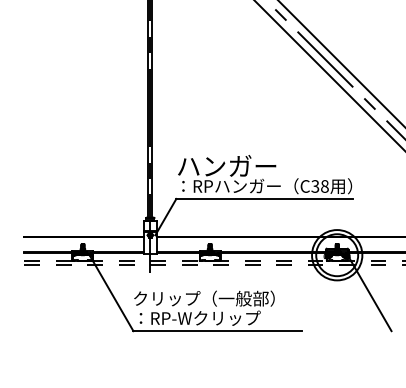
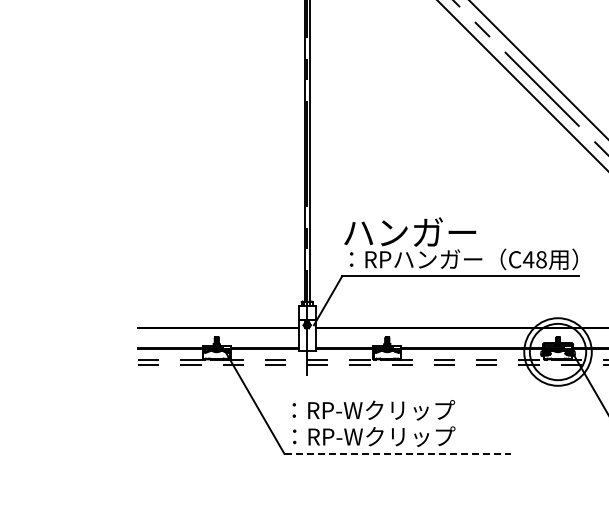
text: (315, 186) -> (528, 259), C38 -> C48
text: (204, 298) -> (379, 410), クリップ（一般部） -> ：RP-Wクリップ
line: (218, 330) -> (398, 453), solid -> dashed

